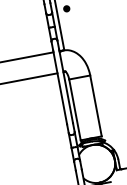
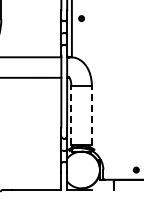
line: (95, 106) -> (91, 115), solid -> dashed
line: (75, 109) -> (71, 115), solid -> dashed

